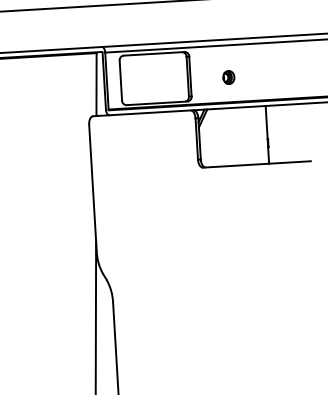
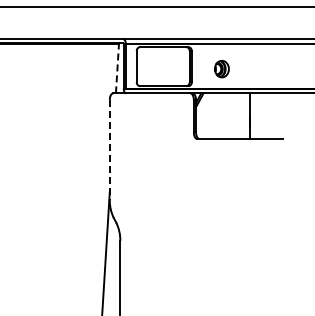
part: (228, 77) -> (221, 69), size x1.6
line: (96, 84) -> (117, 68), solid -> dashed
line: (92, 187) -> (109, 149), solid -> dashed

